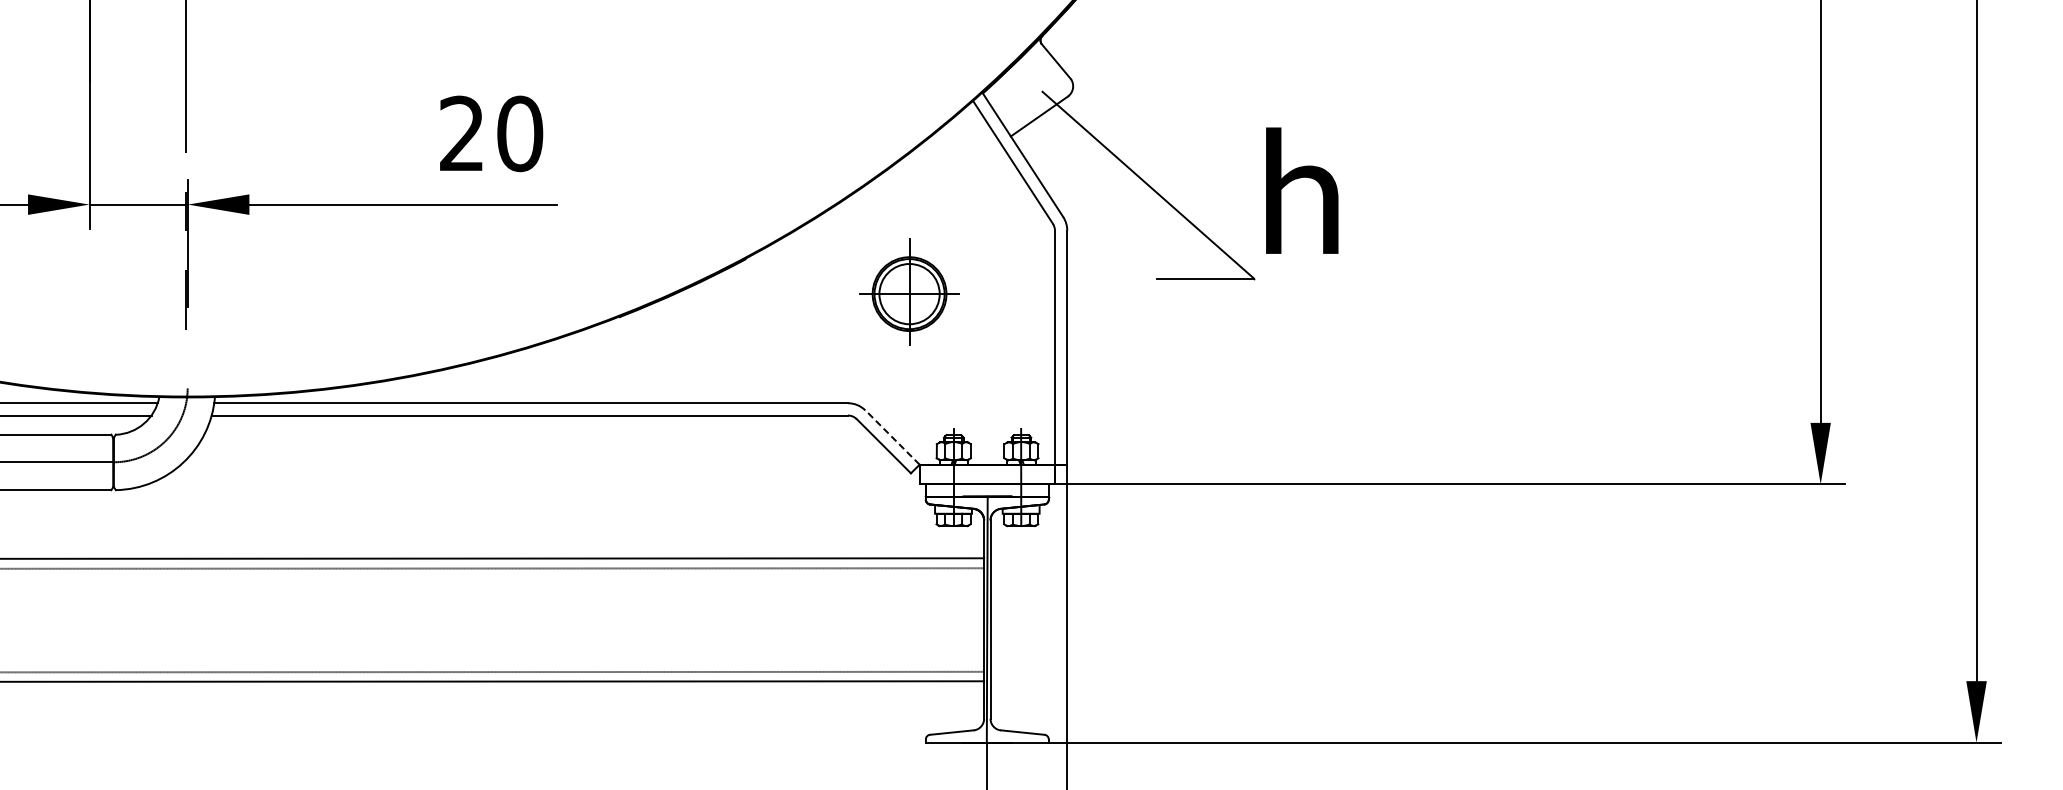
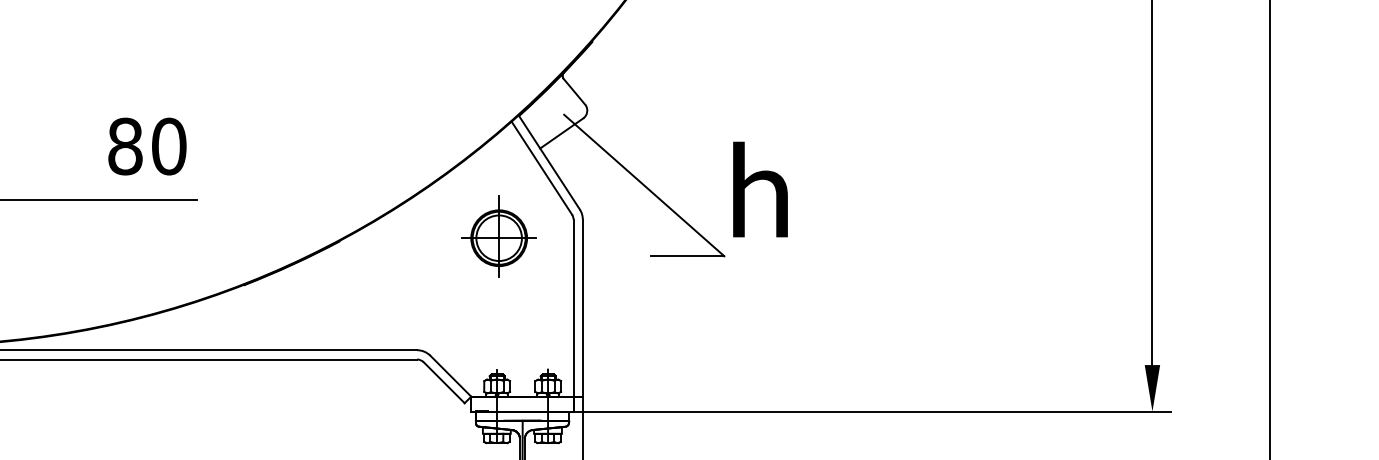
text: (462, 133) -> (125, 146), 20 -> 80
part: (909, 291) -> (499, 236), moved
line: (892, 437) -> (450, 376), dashed -> solid

